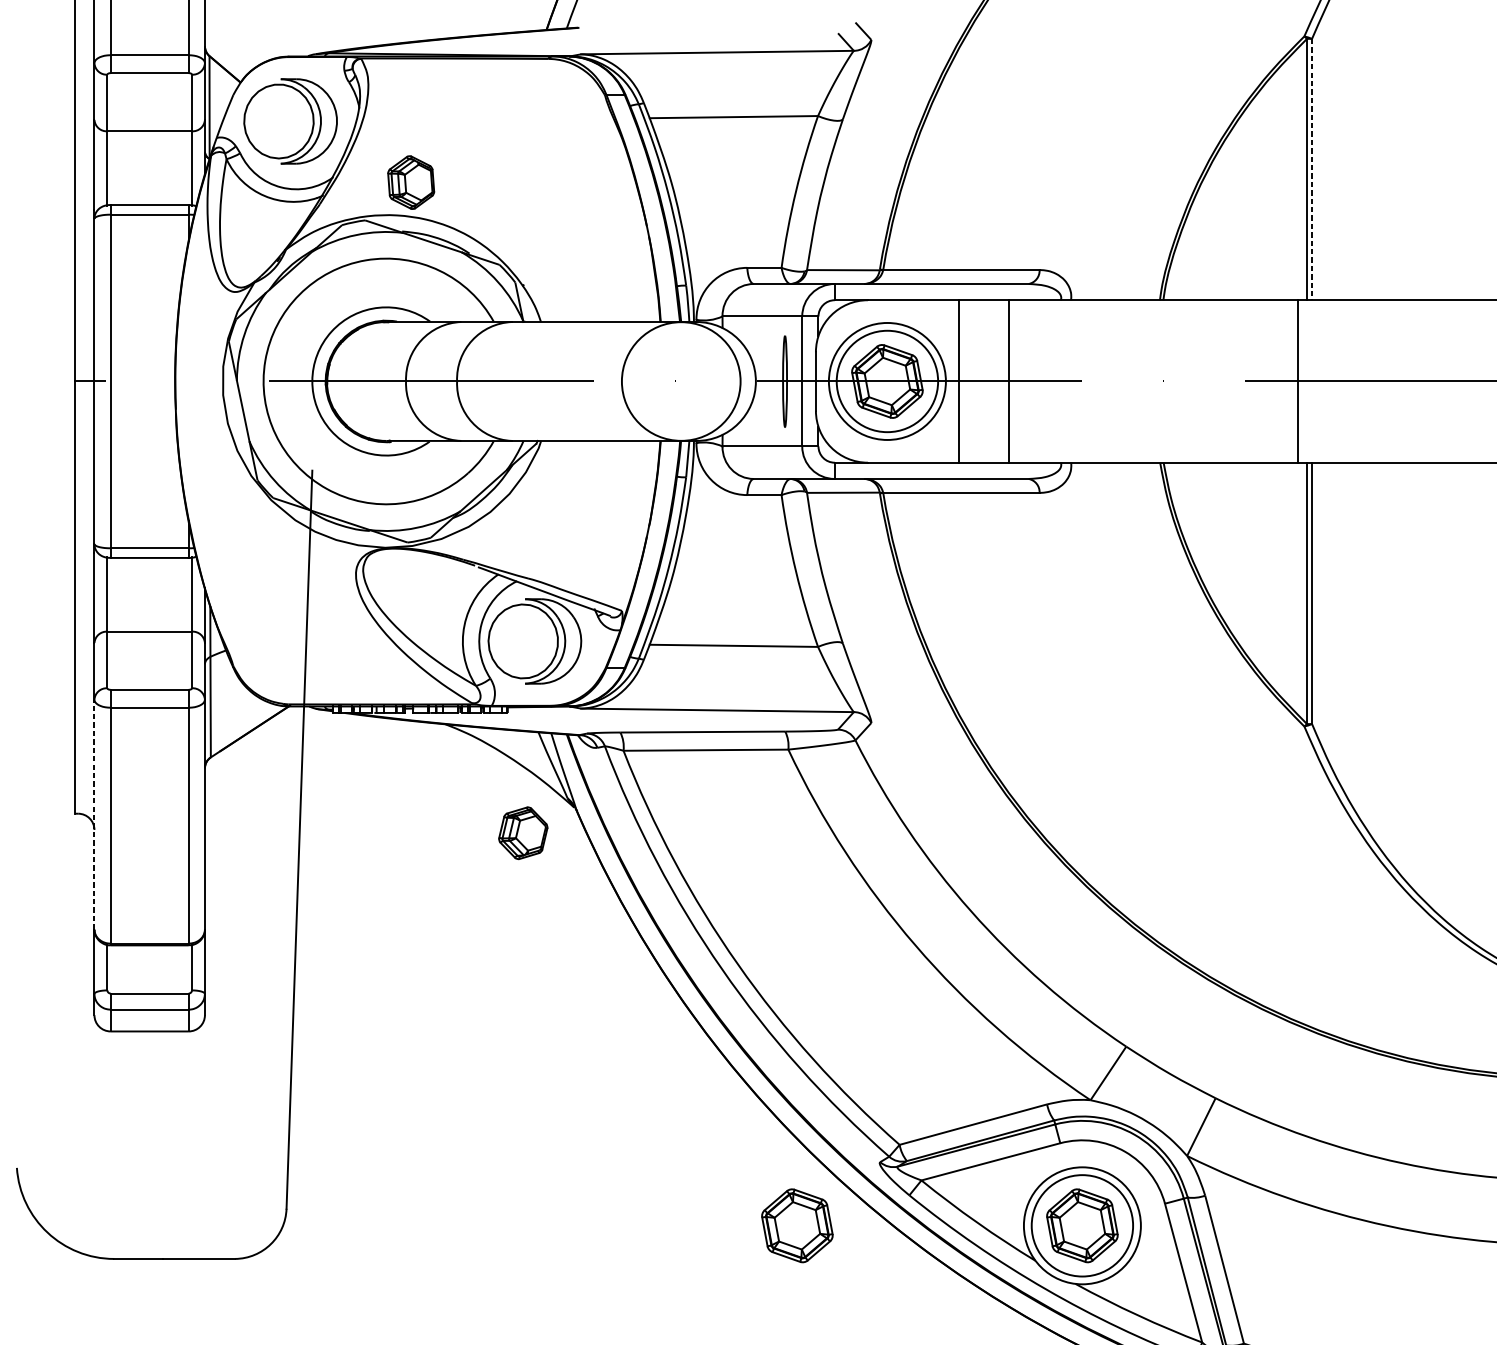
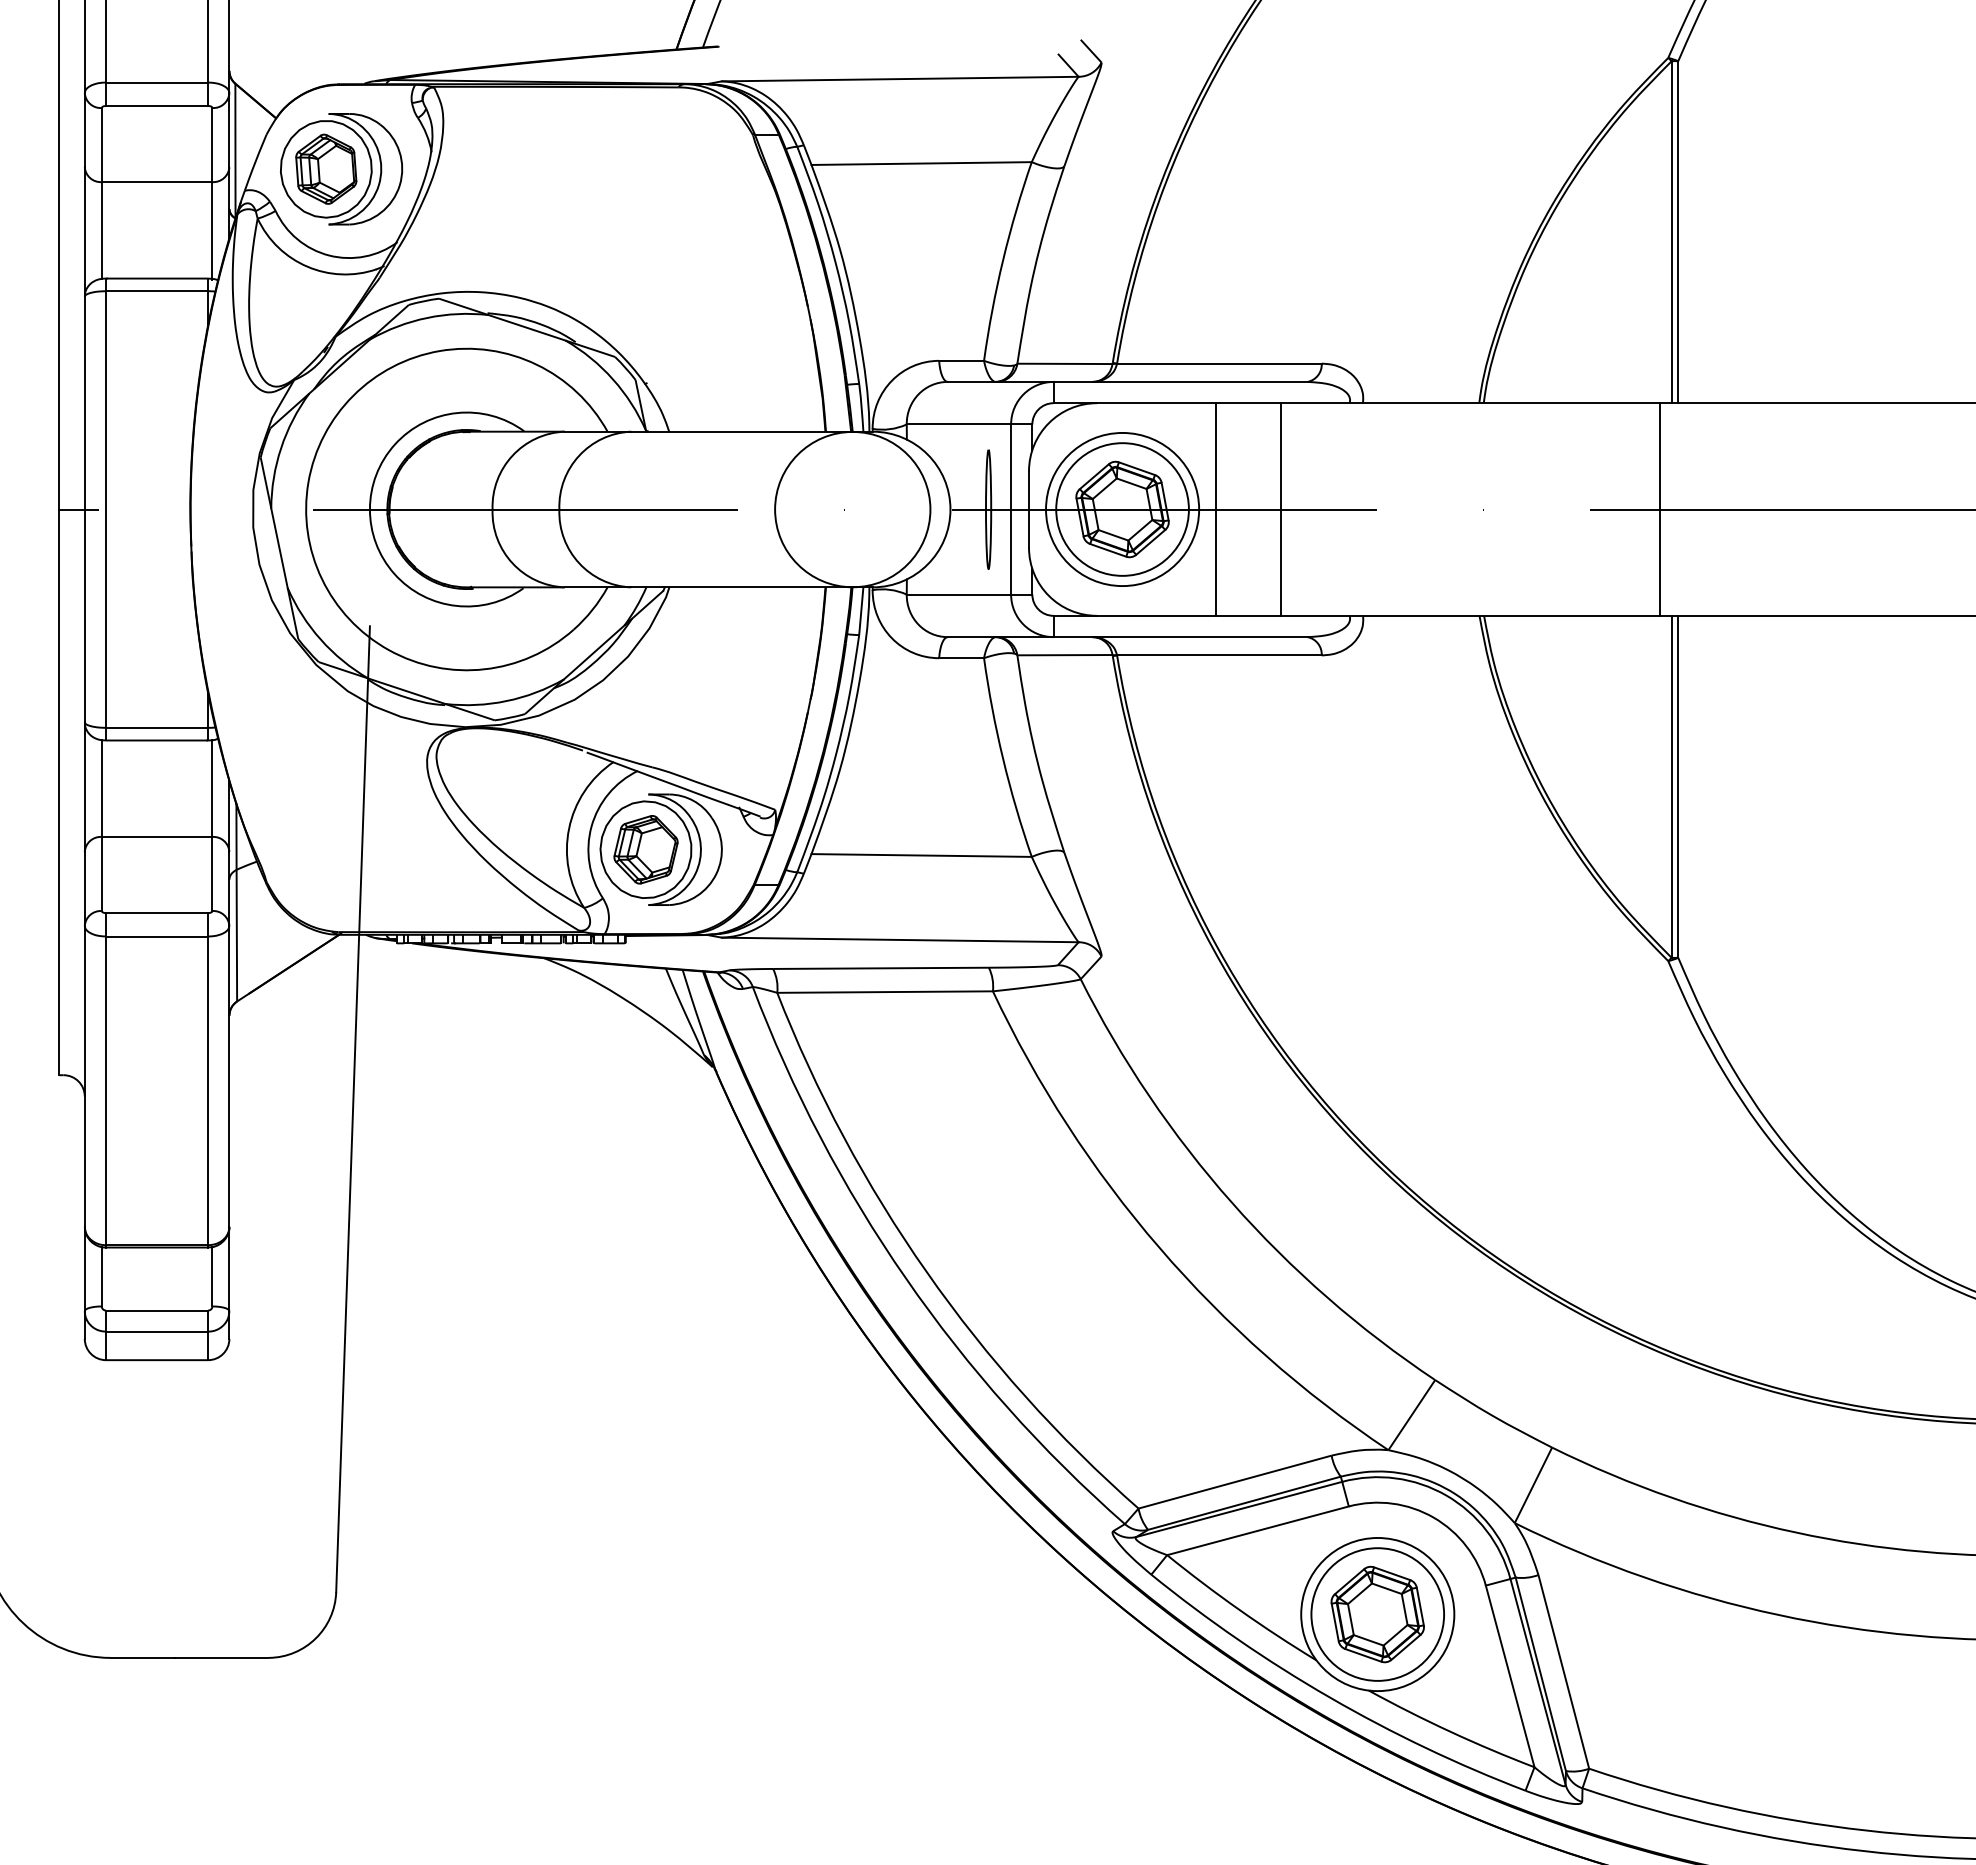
line: (1312, 169) -> (1678, 232), dashed -> solid
part: (411, 182) -> (326, 168), moved
line: (94, 813) -> (84, 1075), dashed -> solid
part: (522, 833) -> (645, 849), moved
part: (797, 1225) -> (1004, 1614), removed

